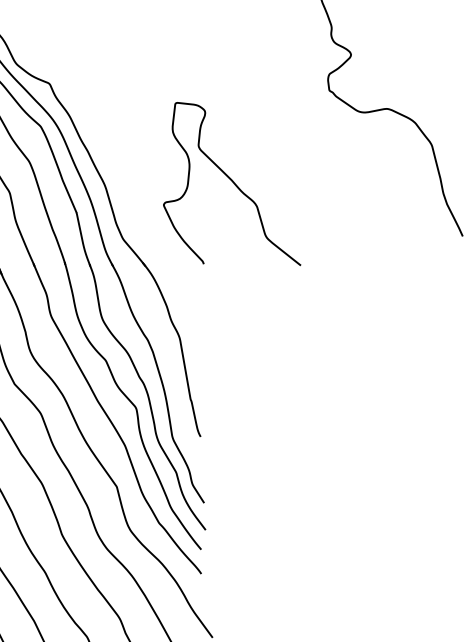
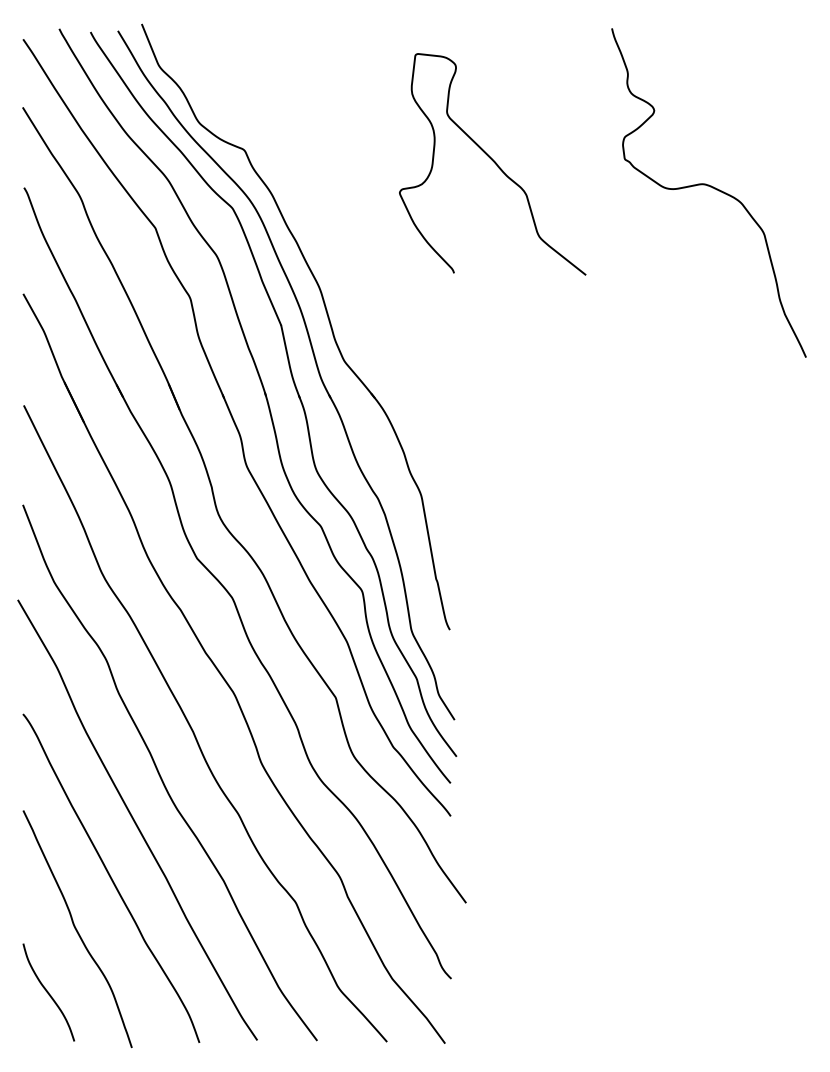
curve: (232, 182) -> (493, 162), moved

